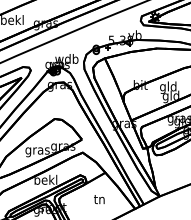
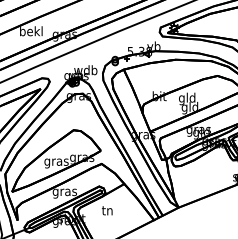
text: (45, 181) -> (64, 192), bekl -> gras
text: (99, 199) -> (107, 210), moved

